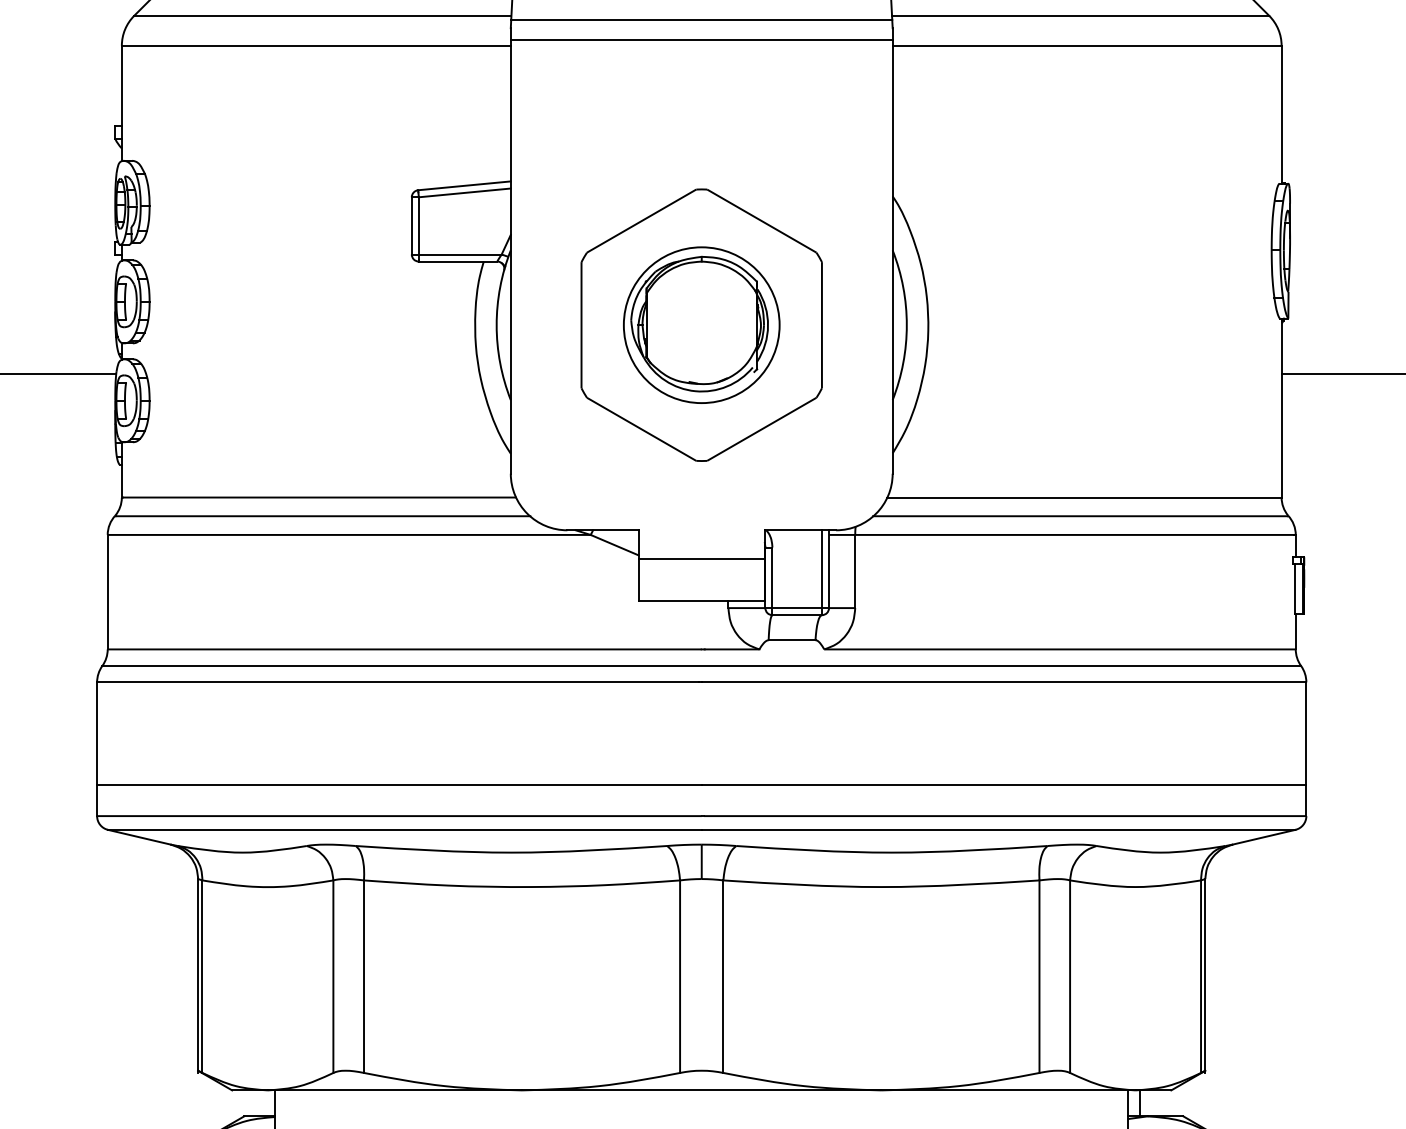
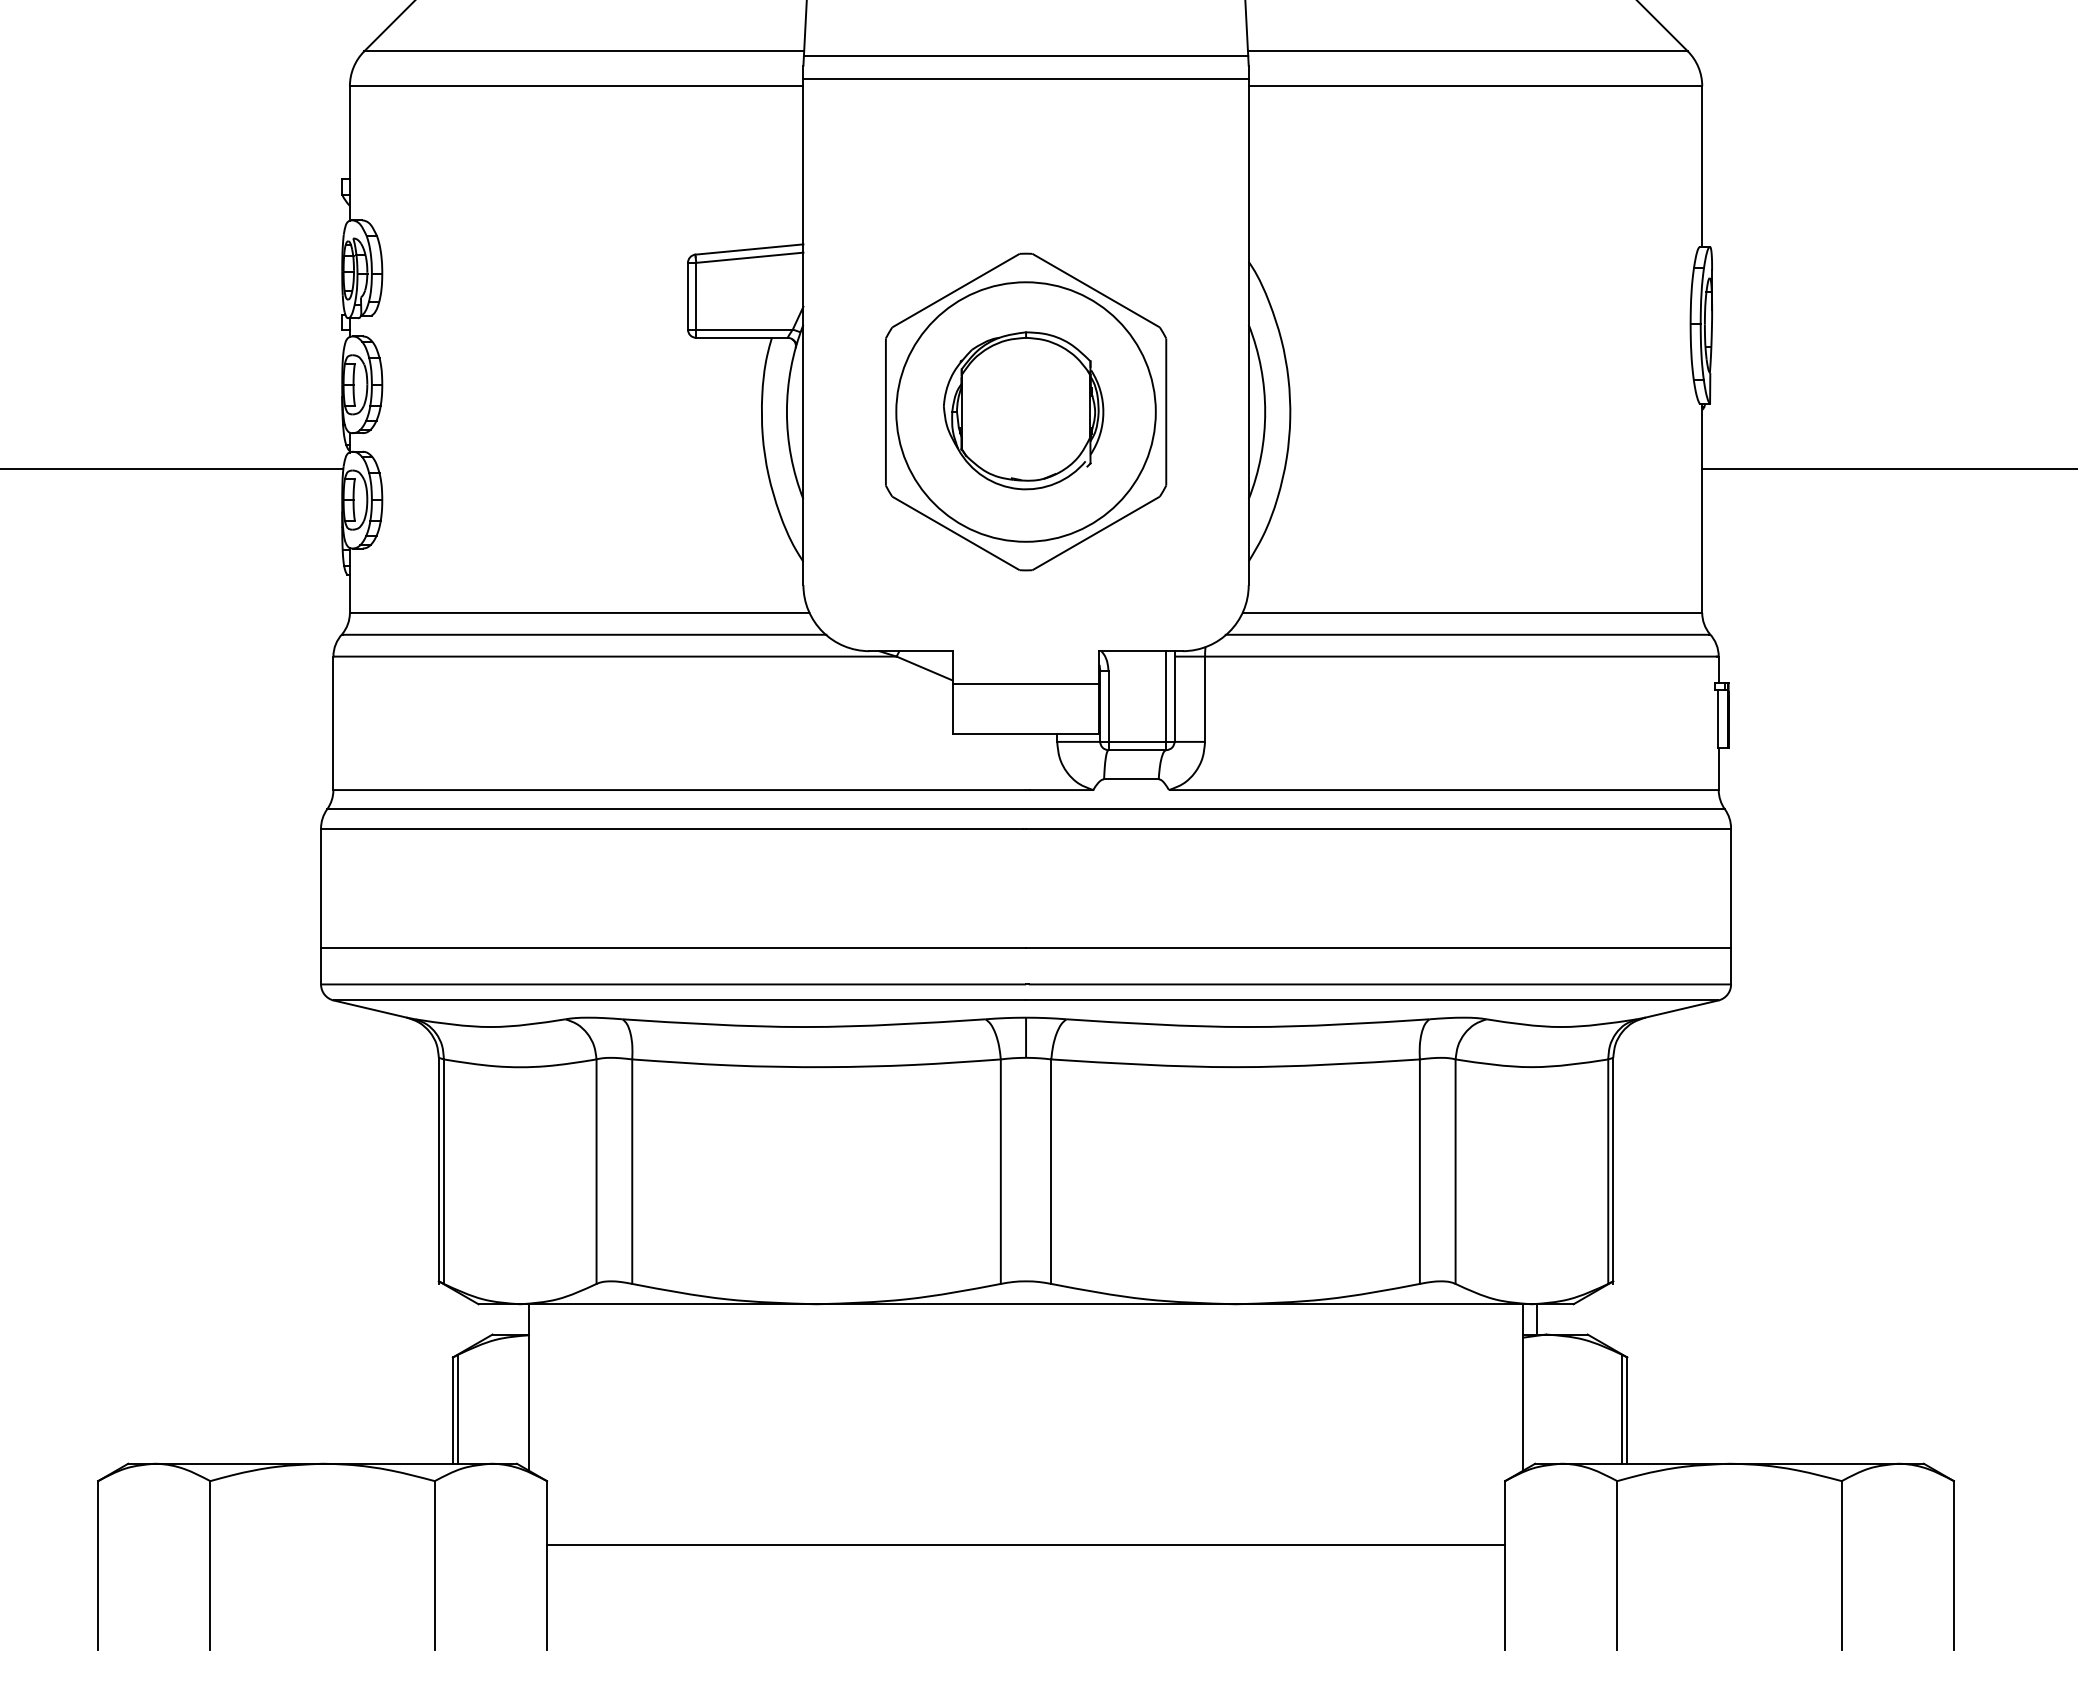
circle: (701, 324) -> (1025, 411), size x1.43

